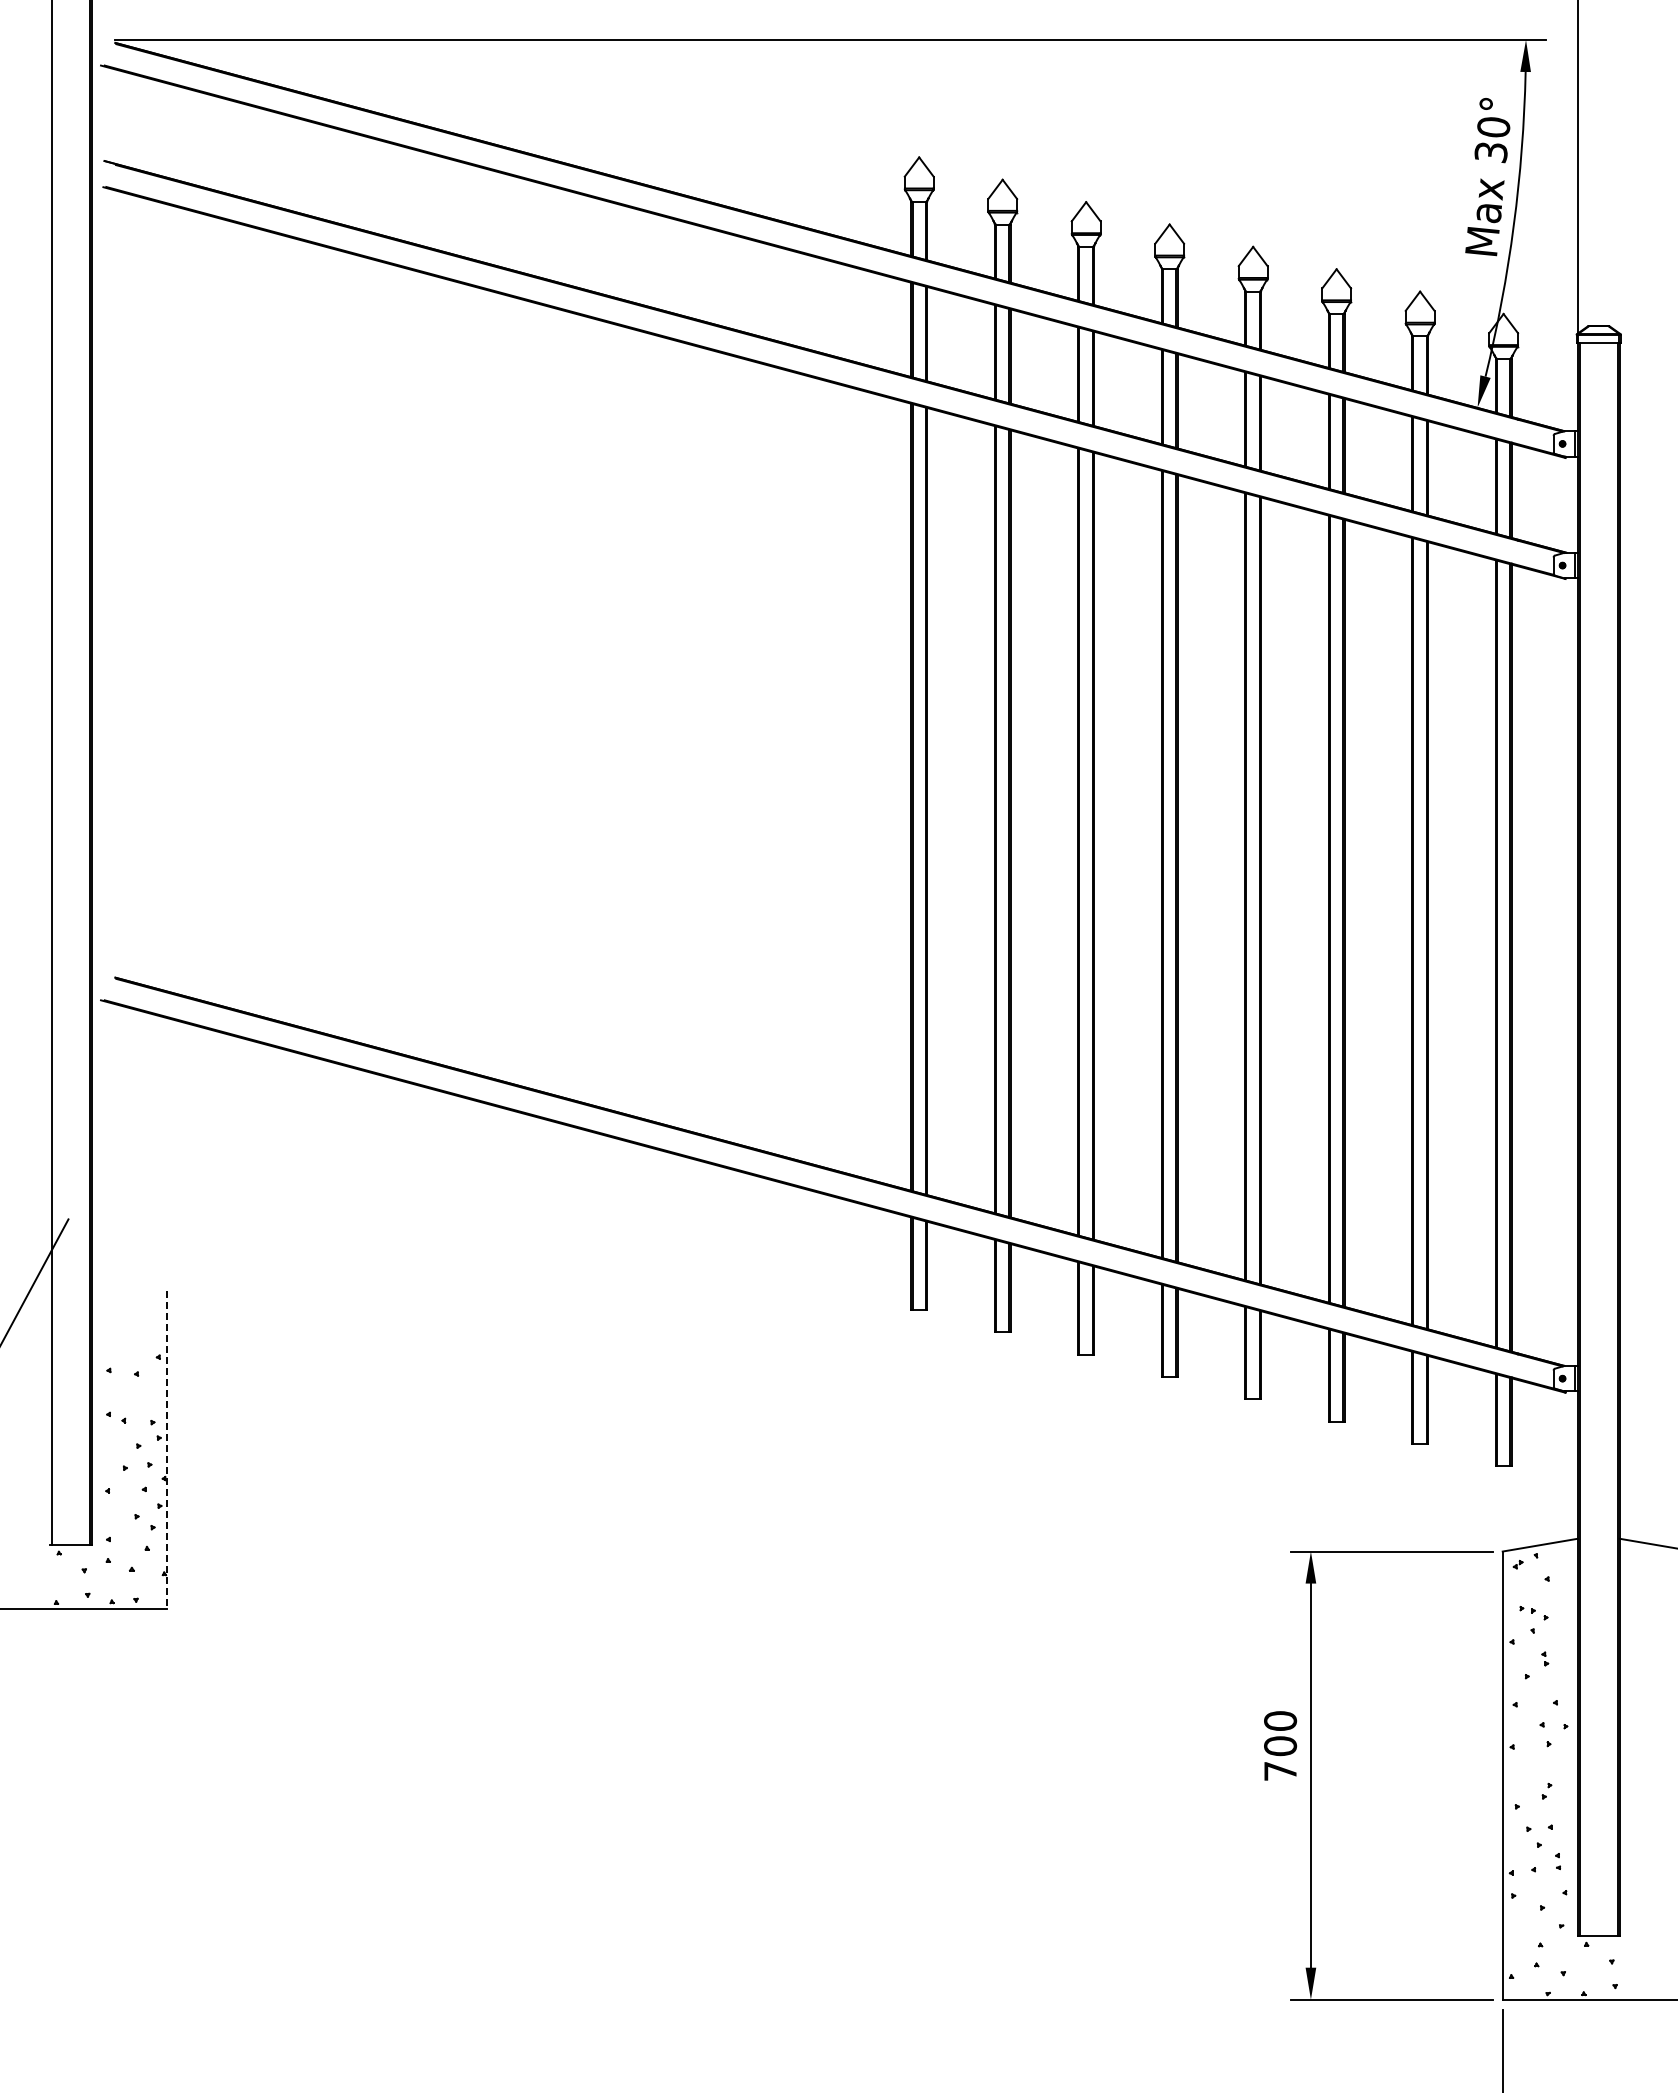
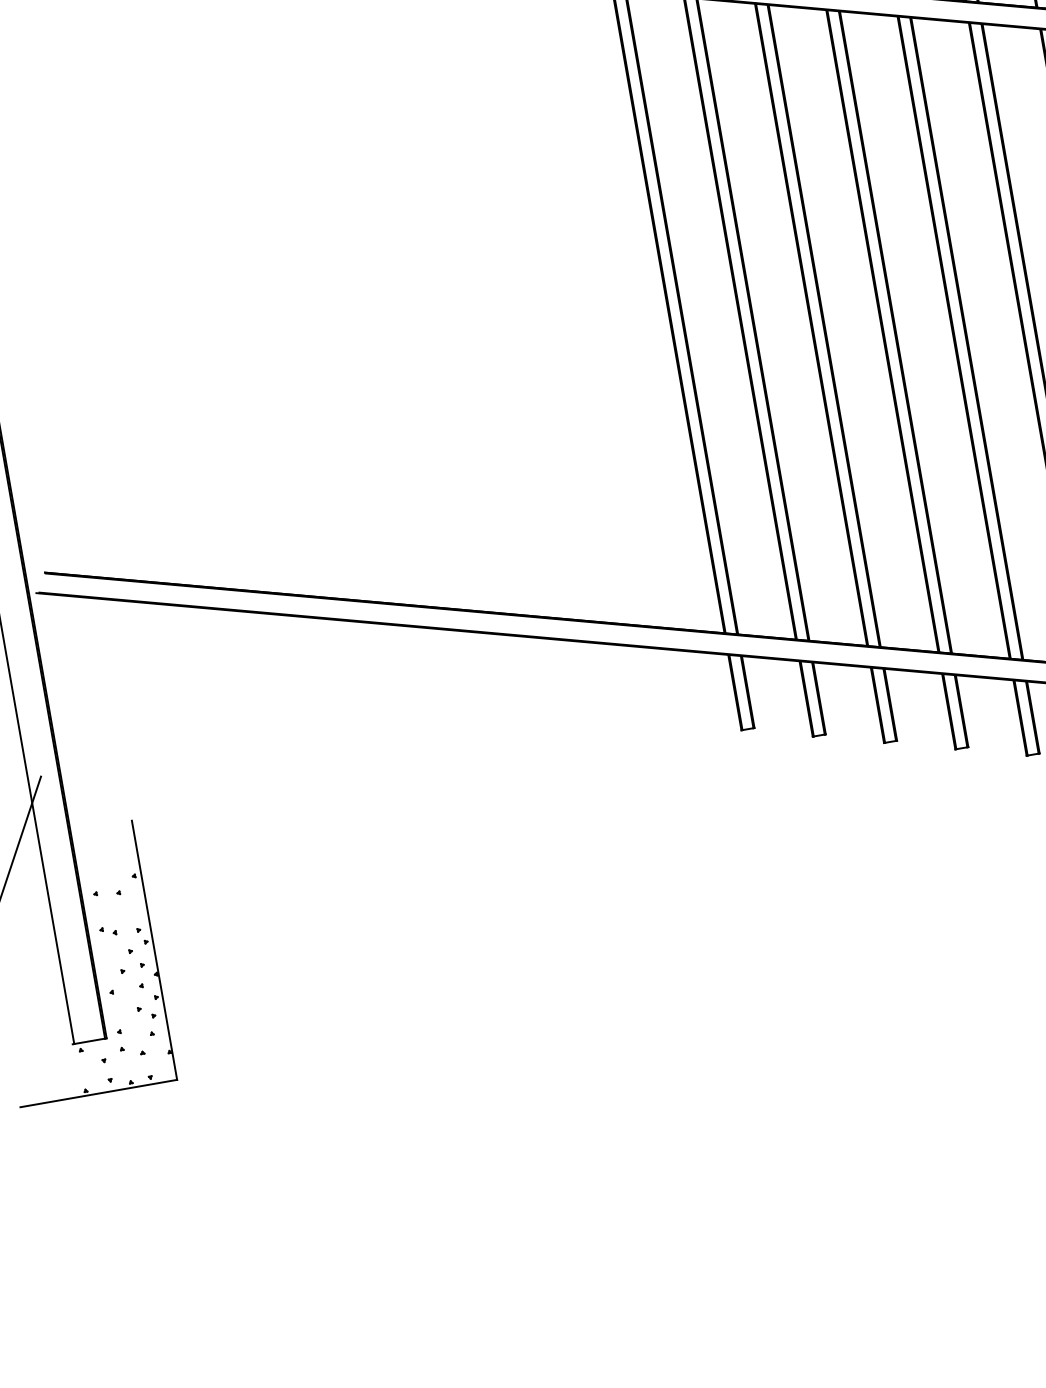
line: (167, 1449) -> (154, 950), dashed -> solid

